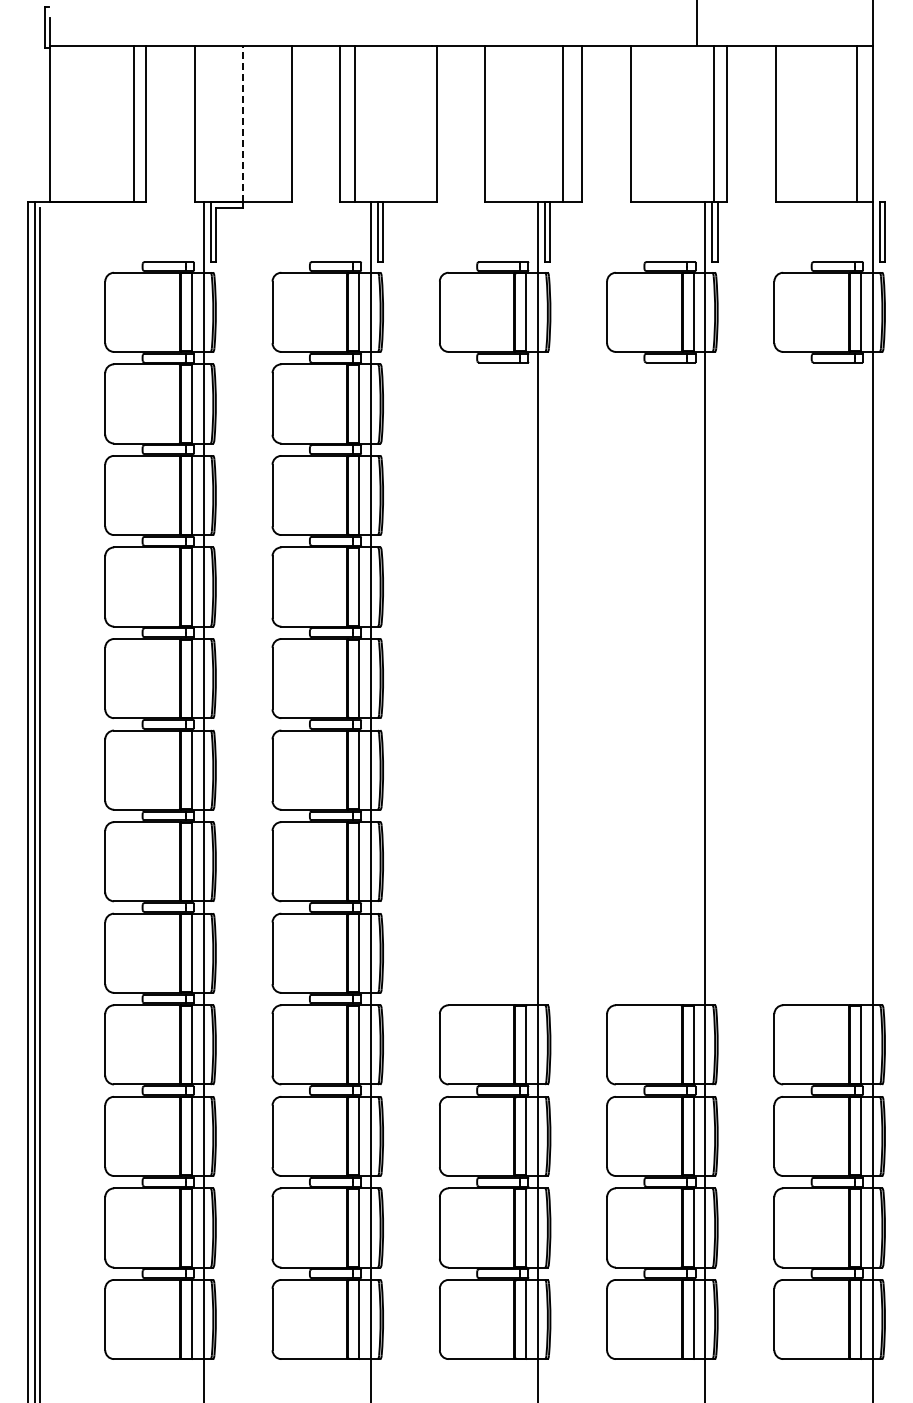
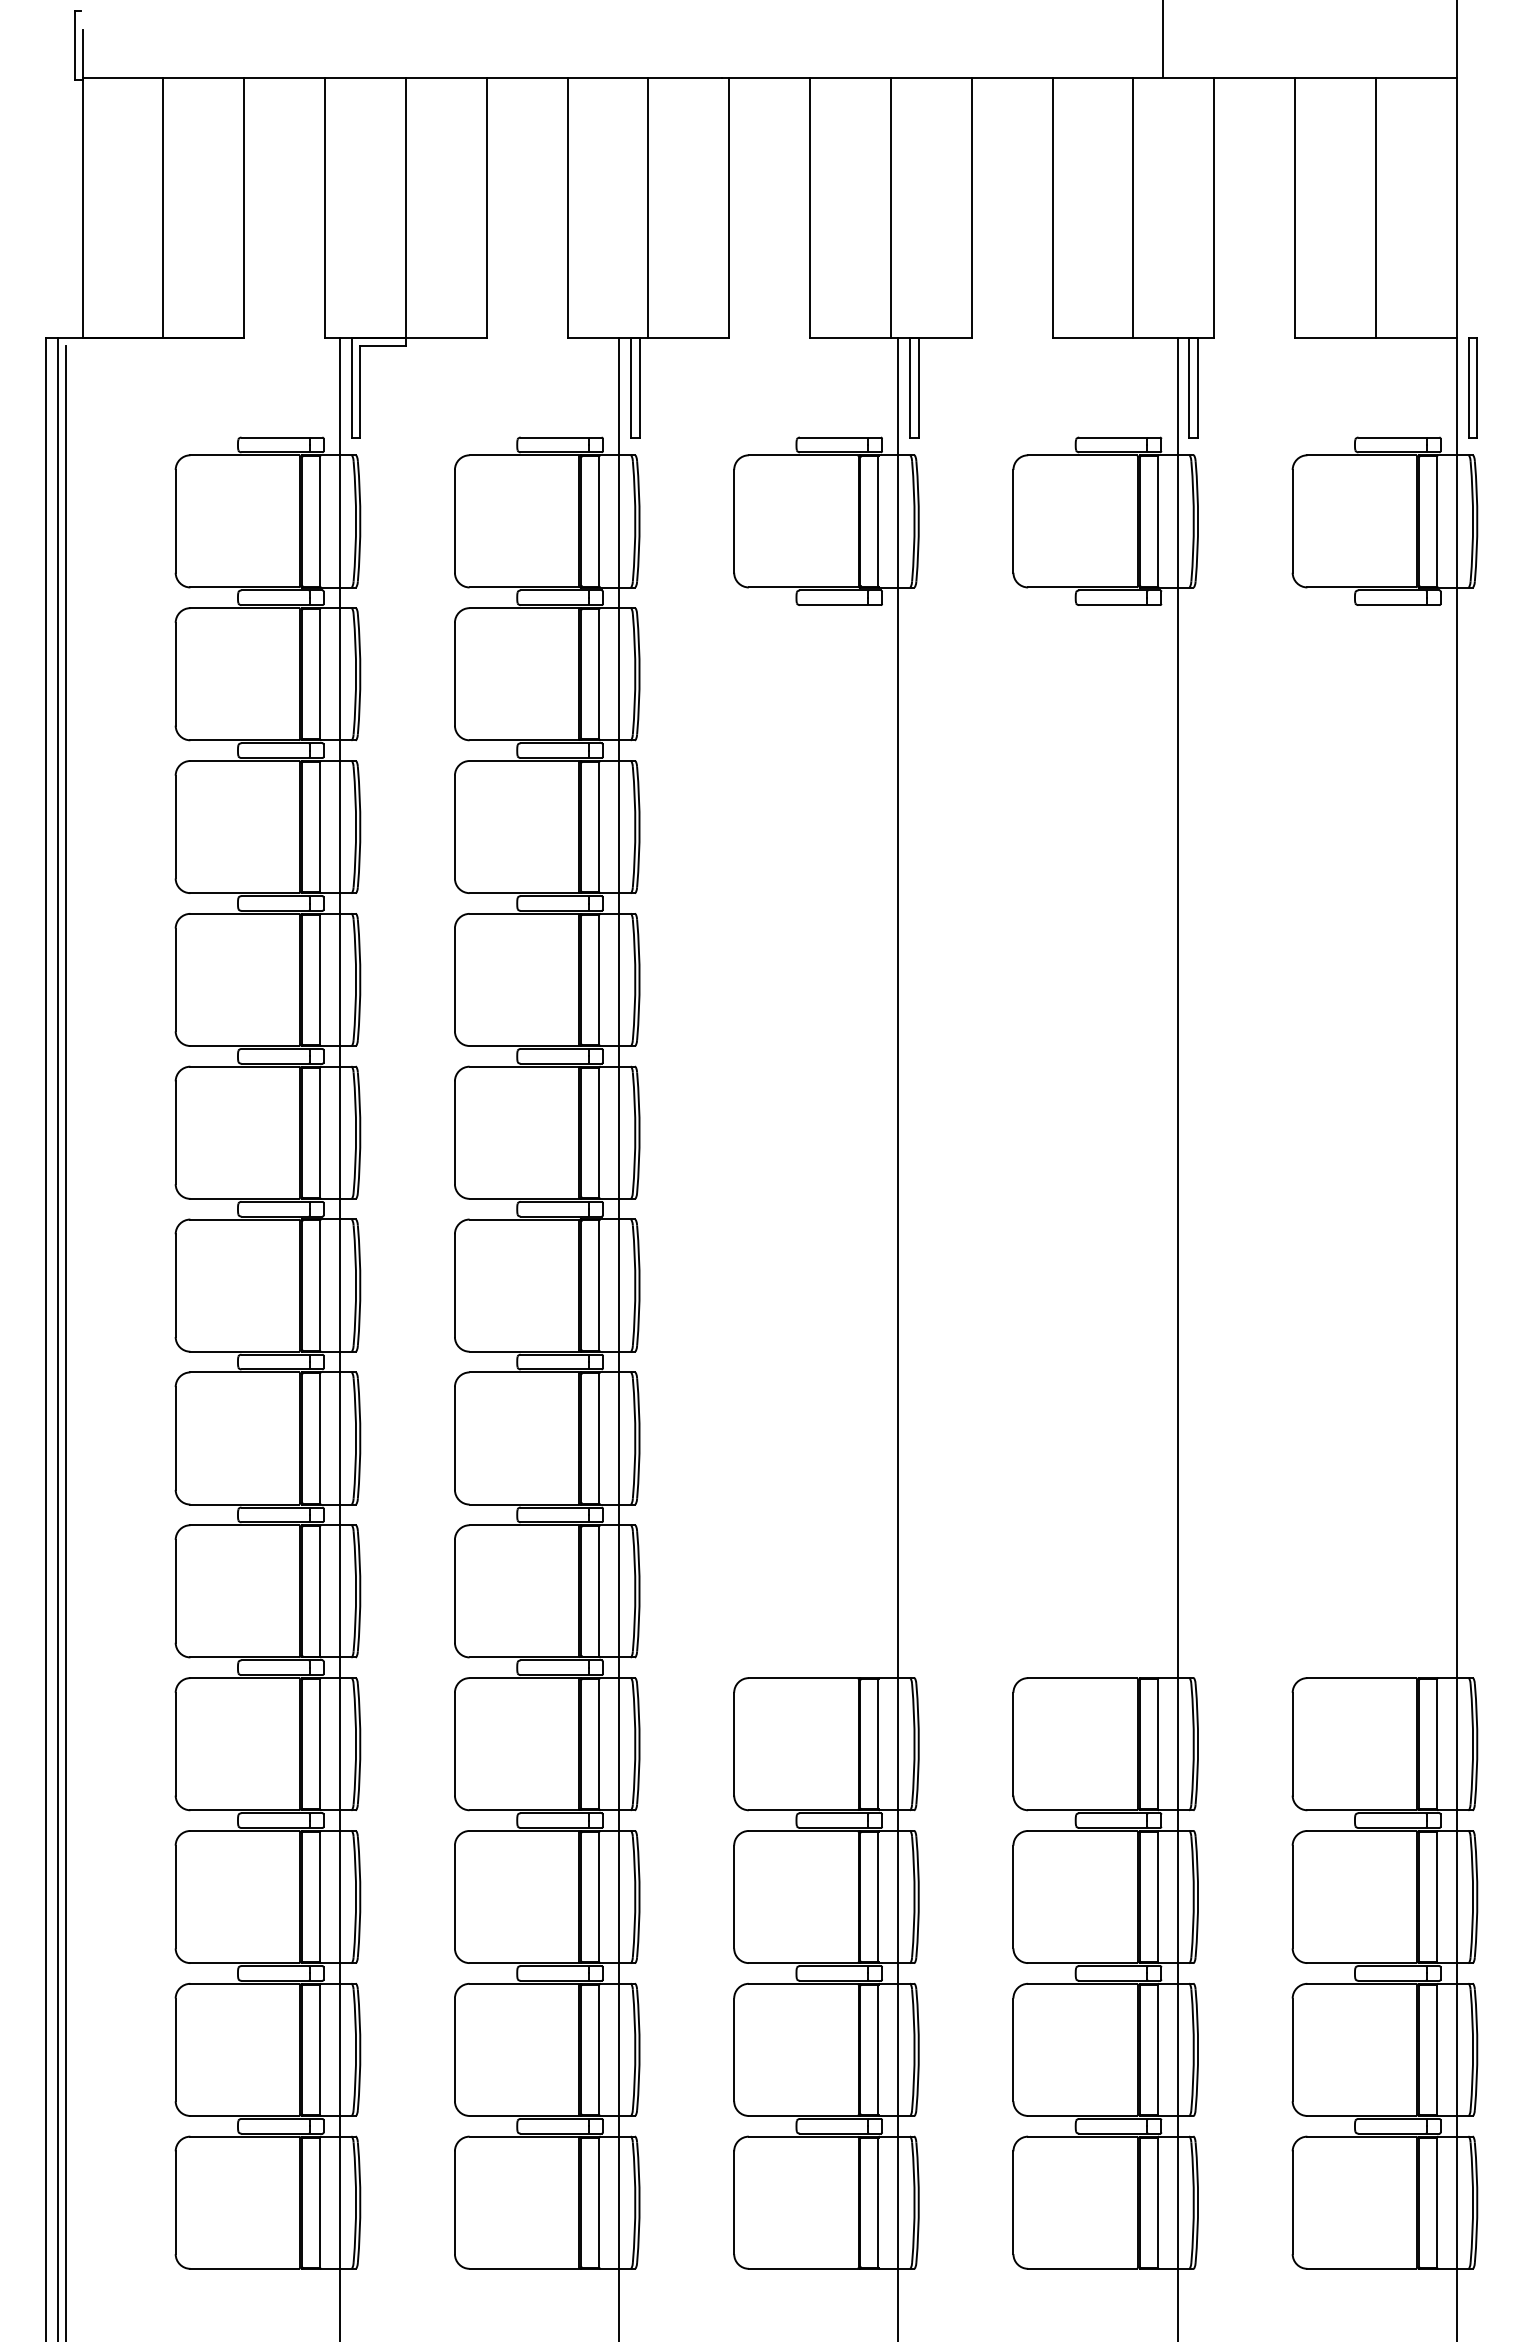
line: (133, 124) -> (162, 207), moved
line: (243, 124) -> (406, 207), dashed -> solid
line: (355, 124) -> (648, 207), moved
line: (562, 124) -> (890, 207), moved
line: (713, 124) -> (1132, 207), moved
line: (857, 124) -> (1376, 207), moved

